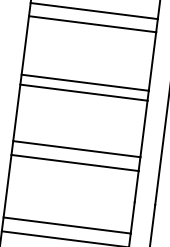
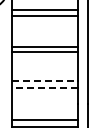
line: (77, 148) -> (45, 80), solid -> dashed
line: (75, 164) -> (45, 88), solid -> dashed

